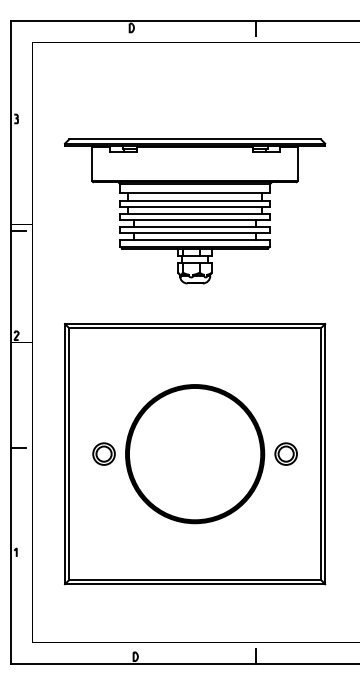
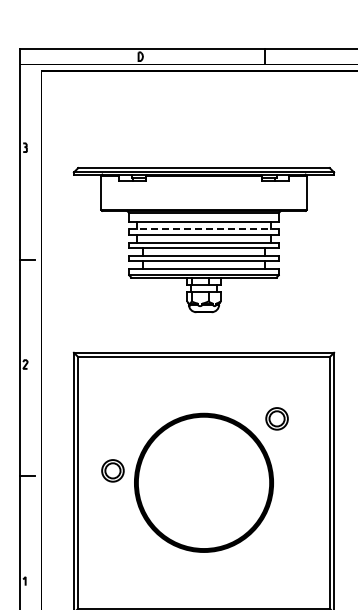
line: (195, 200) -> (204, 229), solid -> dashed
part: (103, 453) -> (112, 470), moved
part: (285, 453) -> (276, 418), moved

